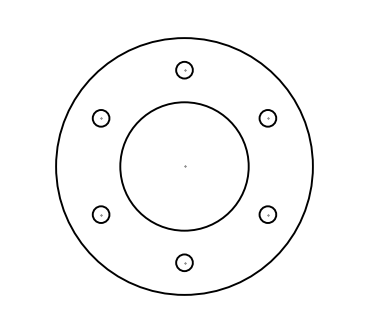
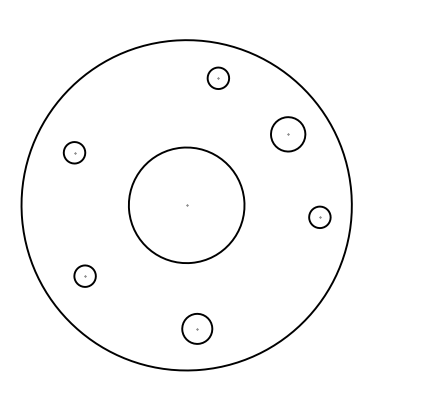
part: (184, 70) -> (218, 78), moved
part: (267, 118) -> (287, 134), size x1.6
circle: (184, 166) -> (186, 205), size x0.7
part: (267, 214) -> (319, 217), moved
part: (184, 262) -> (197, 328), size x1.4

